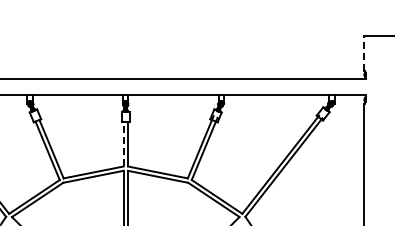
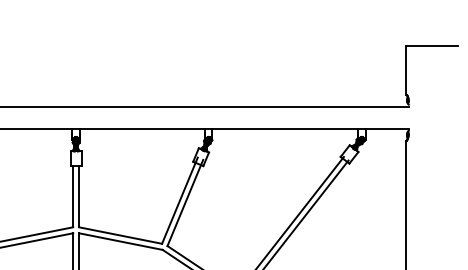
line: (364, 53) -> (406, 70), dashed -> solid
line: (123, 143) -> (72, 195), dashed -> solid

